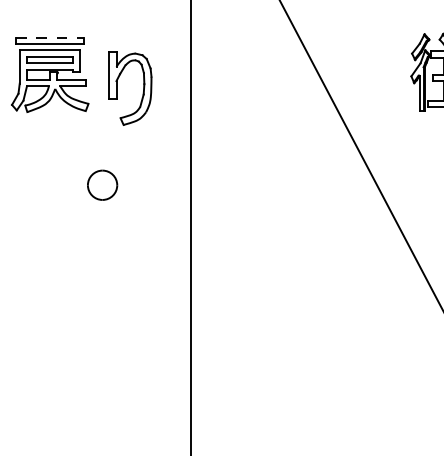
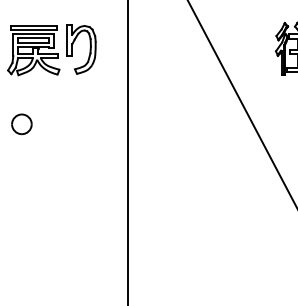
line: (49, 37) -> (33, 25), dashed -> solid
part: (142, 88) -> (89, 49), moved
part: (101, 185) -> (21, 124), moved

